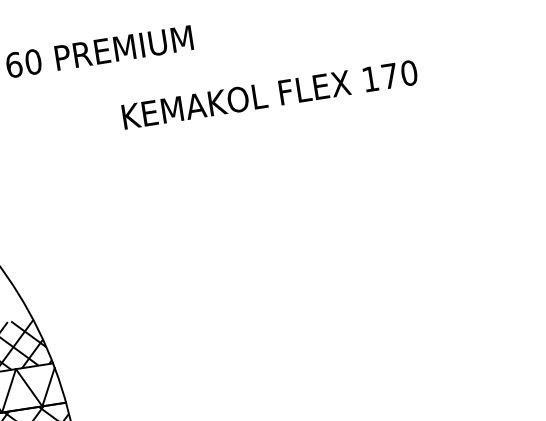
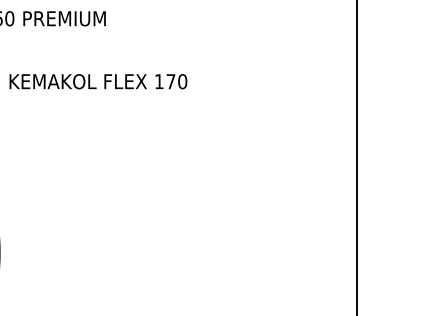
text: (269, 94) -> (98, 81), moved

